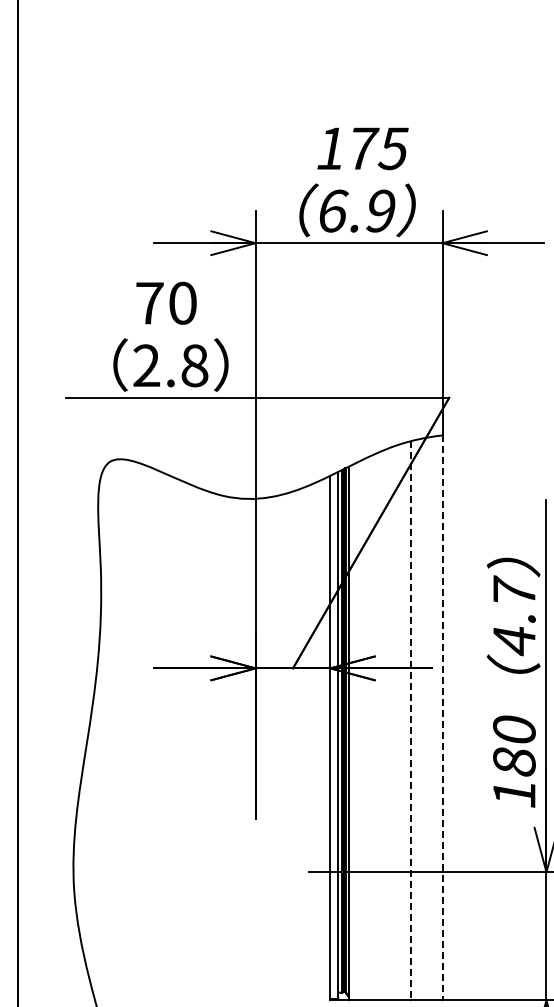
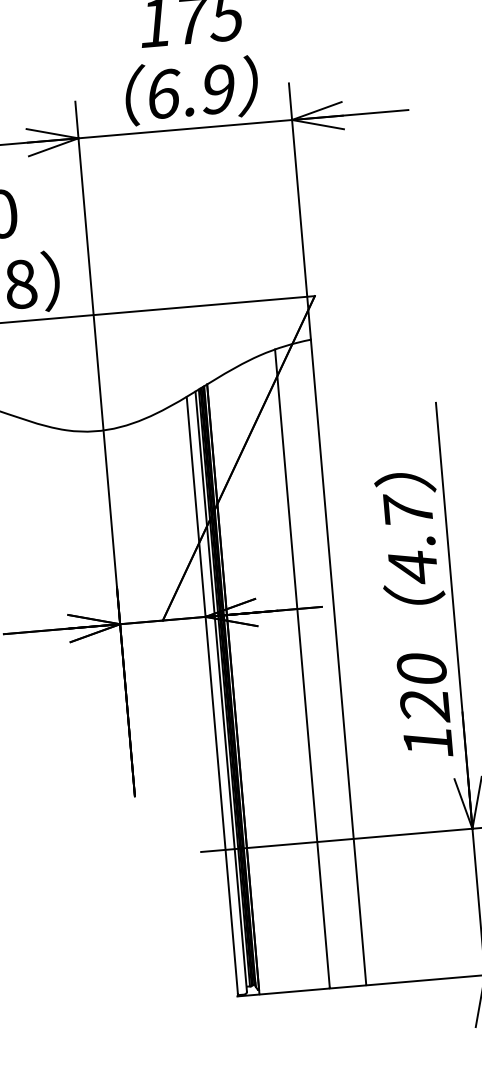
line: (442, 718) -> (338, 663), dashed -> solid
line: (410, 721) -> (302, 669), dashed -> solid
text: (513, 762) -> (424, 706), 180 -> 120

